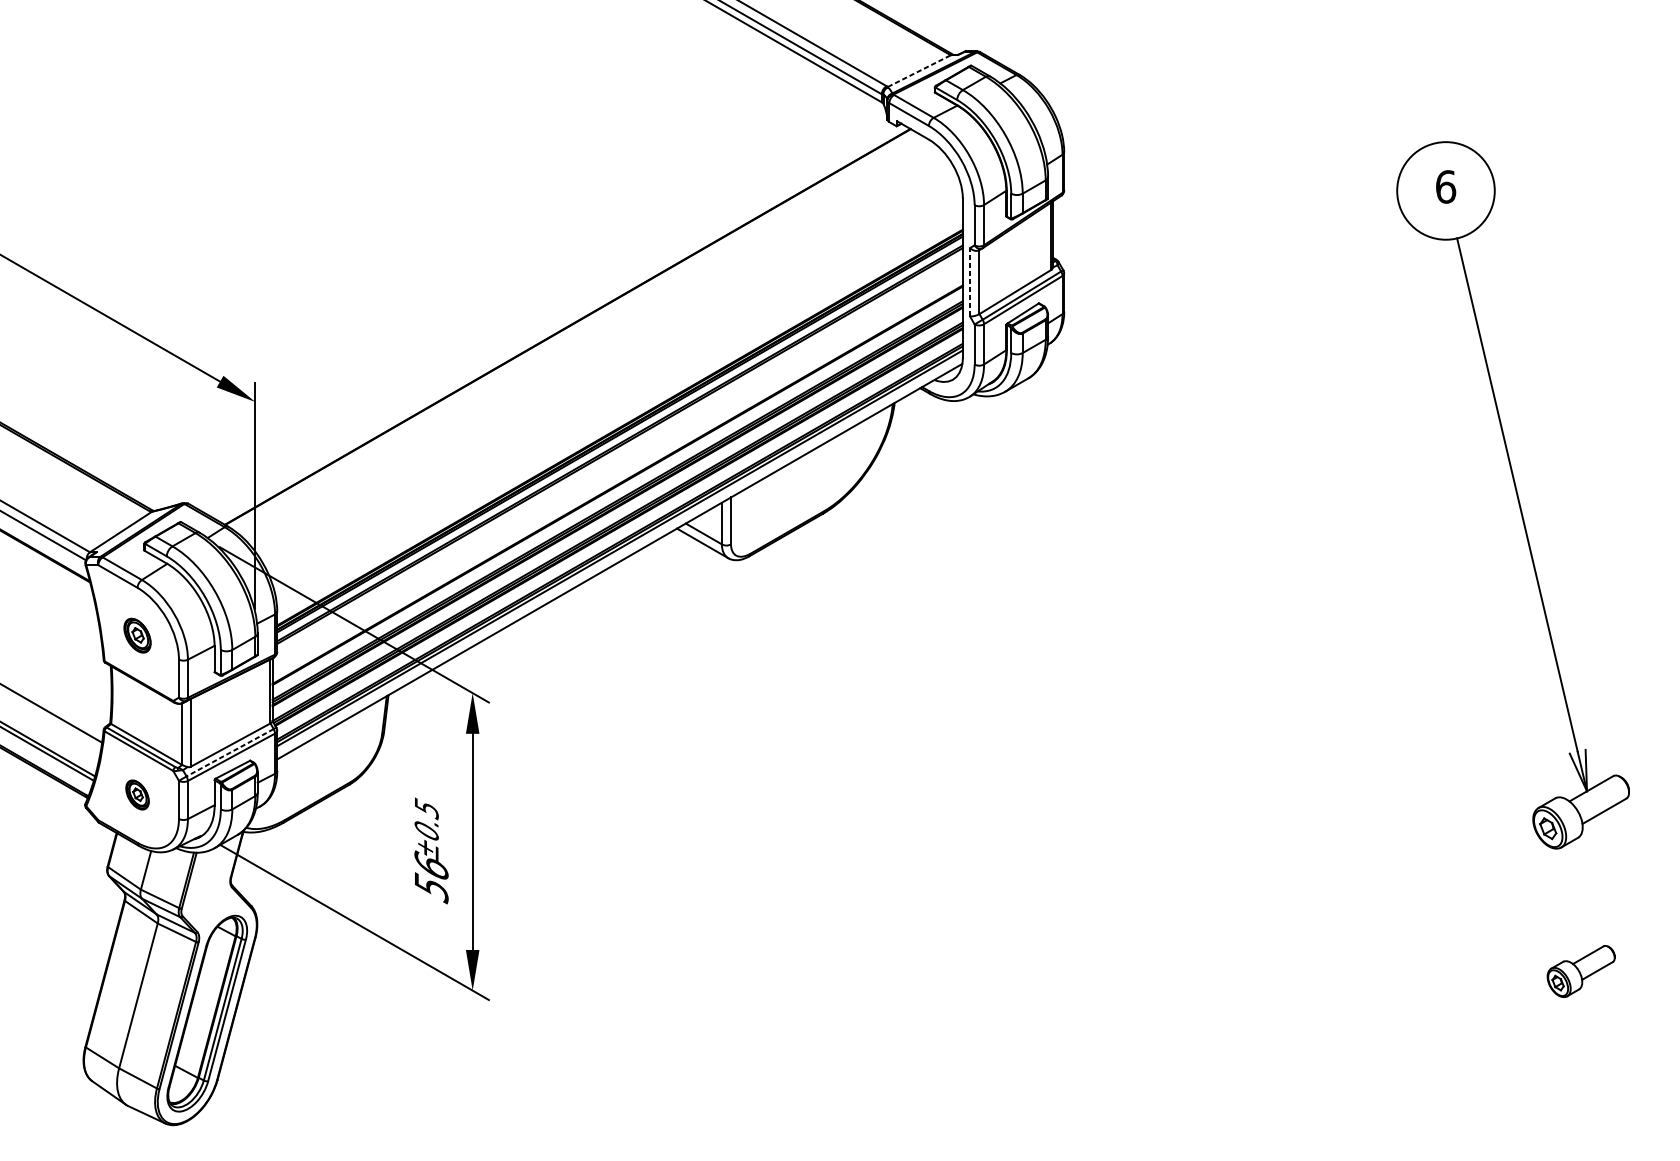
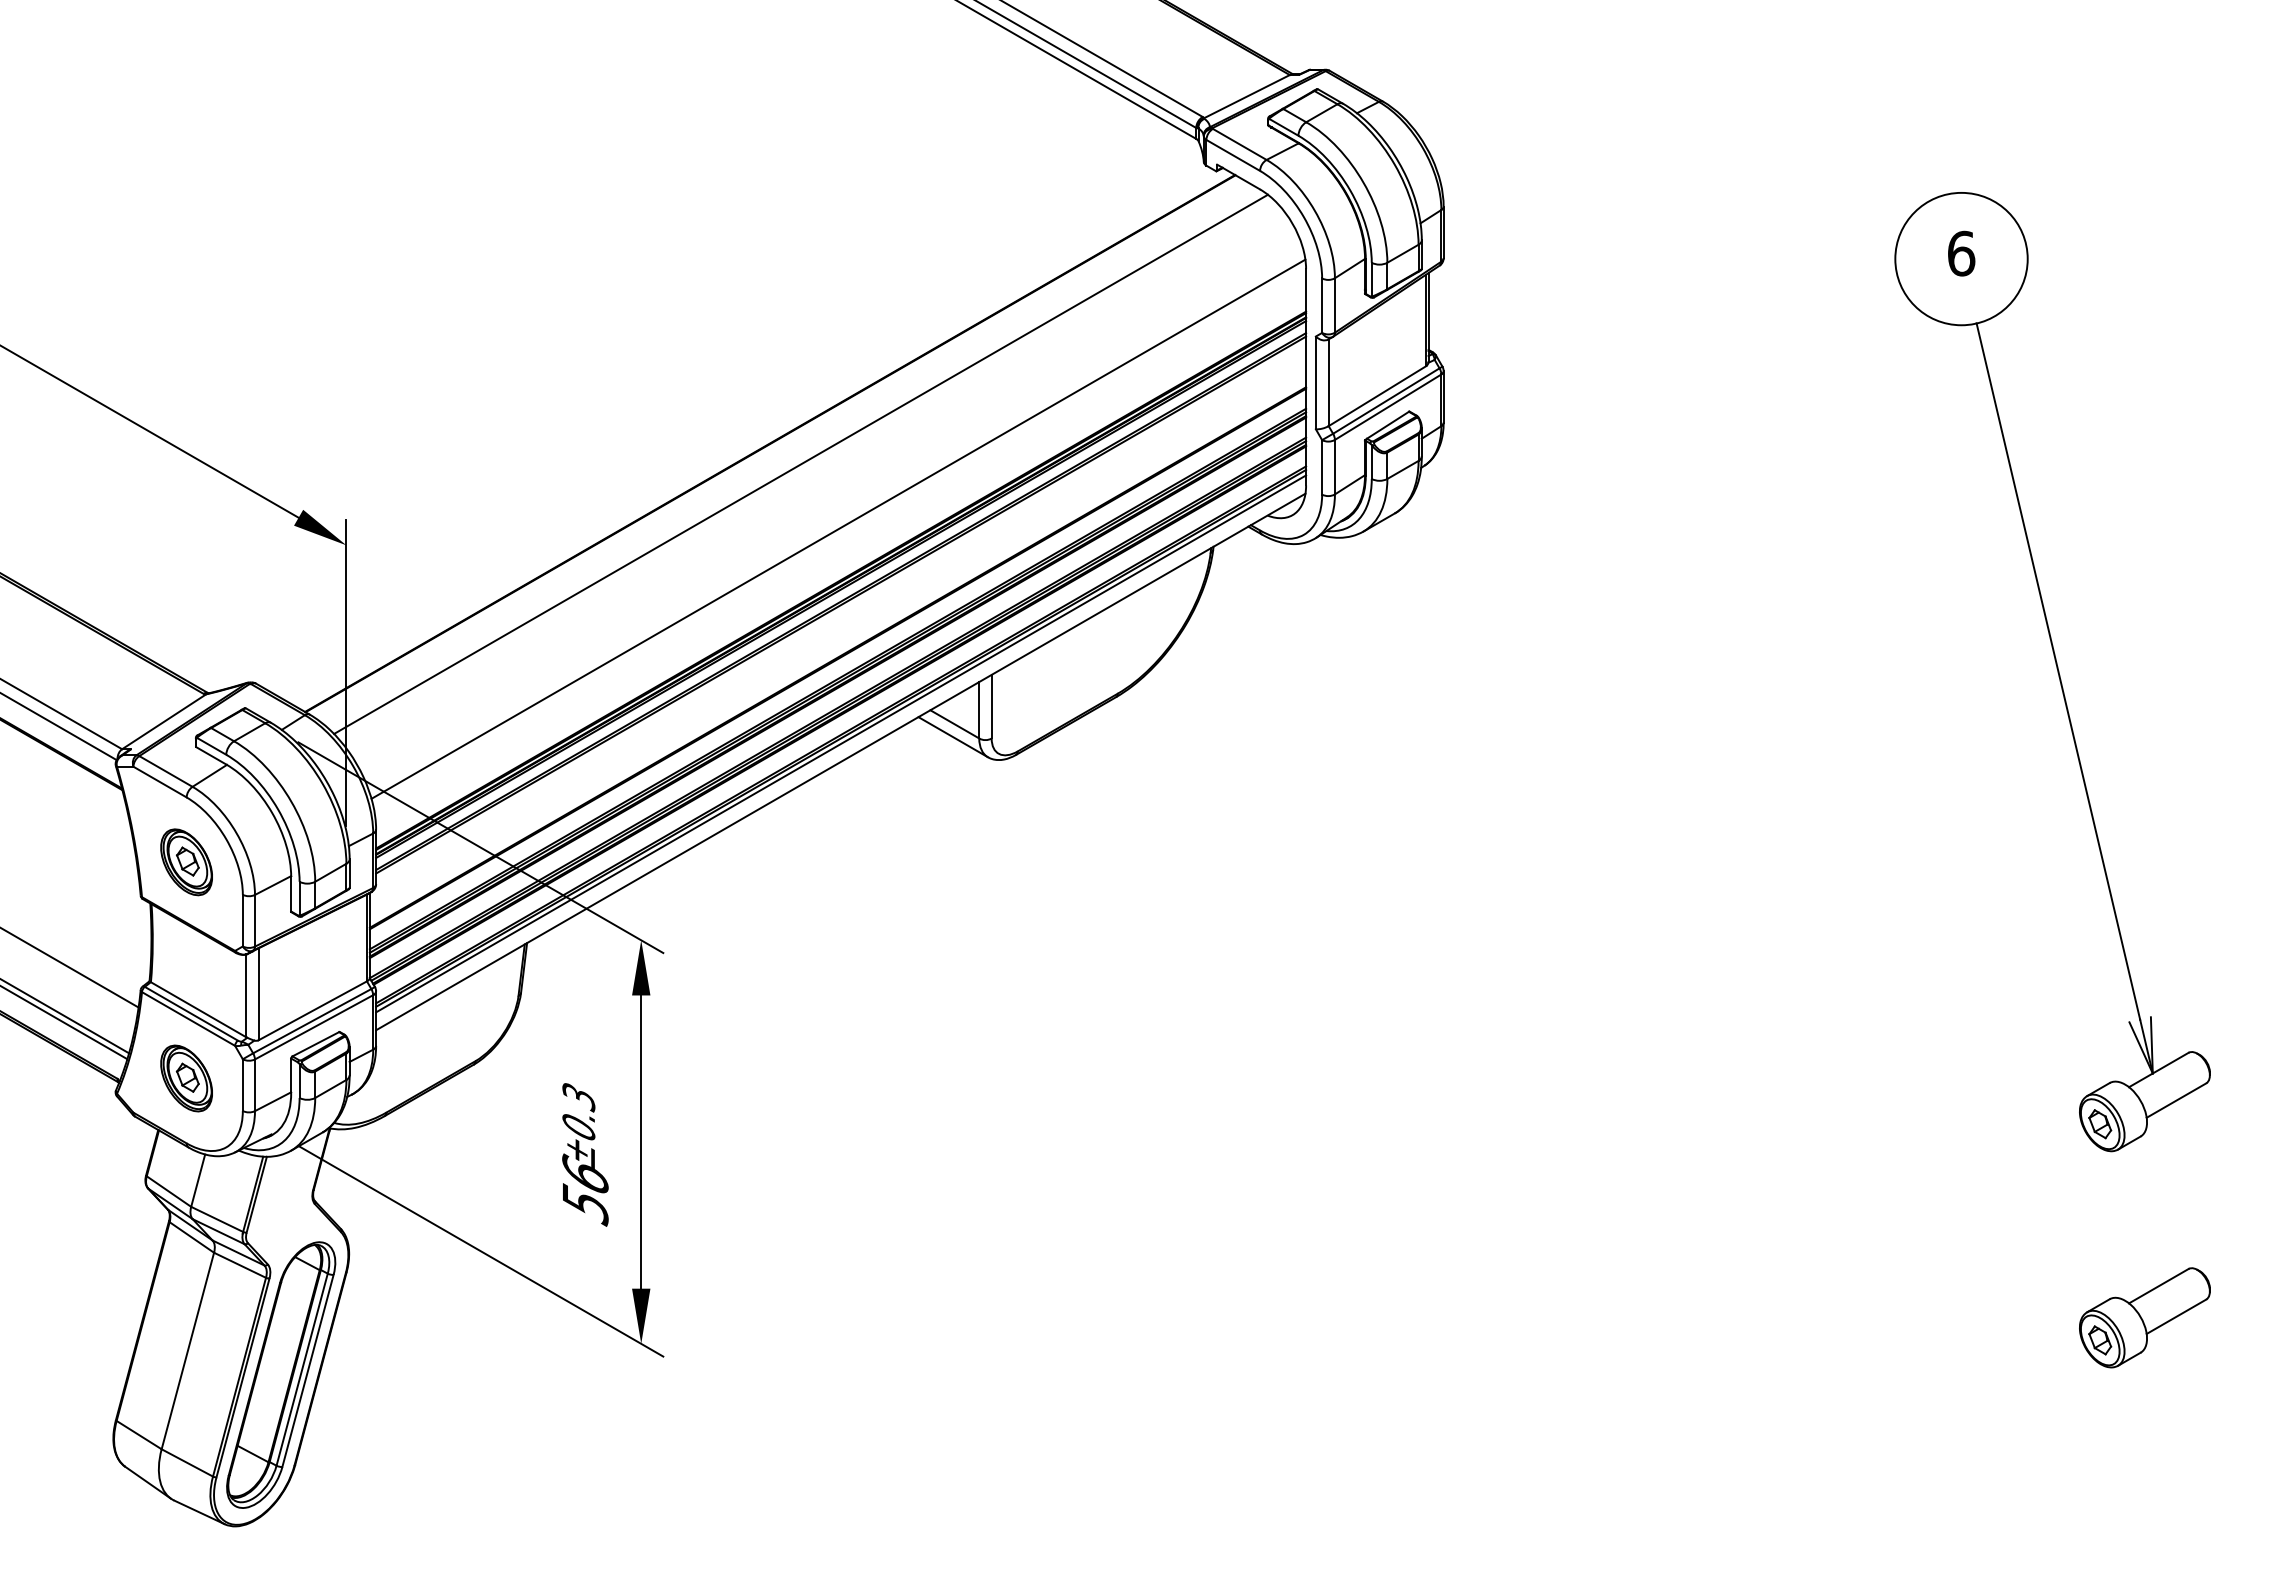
line: (919, 71) -> (1247, 96), dashed -> solid
line: (969, 281) -> (1315, 382), dashed -> solid
line: (590, 341) -> (800, 463), added
line: (618, 389) -> (838, 528), added
part: (137, 635) -> (186, 862), size x1.43
line: (229, 753) -> (311, 1021), dashed -> solid
part: (137, 795) -> (186, 1078), size x1.67
text: (426, 808) -> (578, 1096), ±0.5 -> ±0.3
part: (1580, 971) -> (2144, 1317), size x1.43

